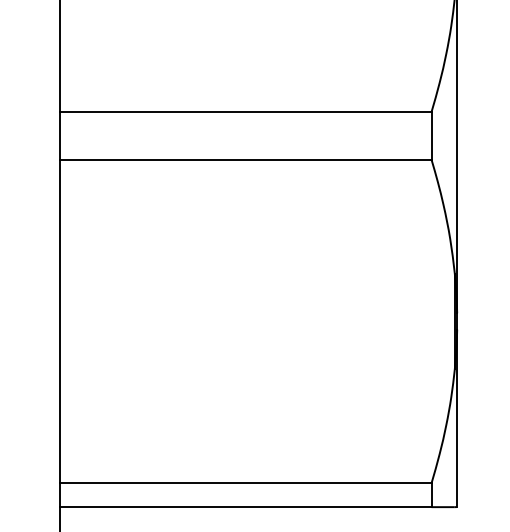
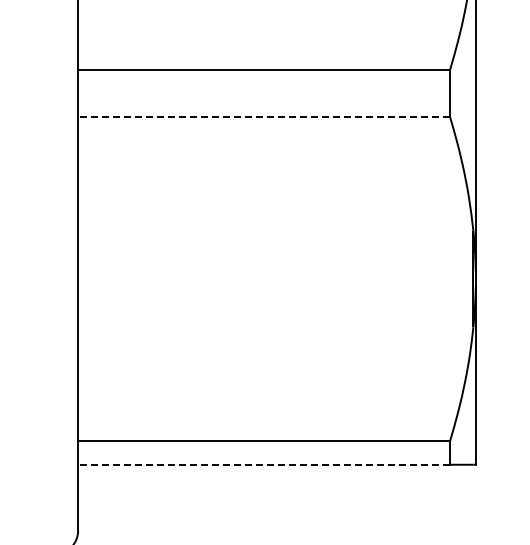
line: (245, 159) -> (264, 117), solid -> dashed
line: (245, 506) -> (264, 464), solid -> dashed

